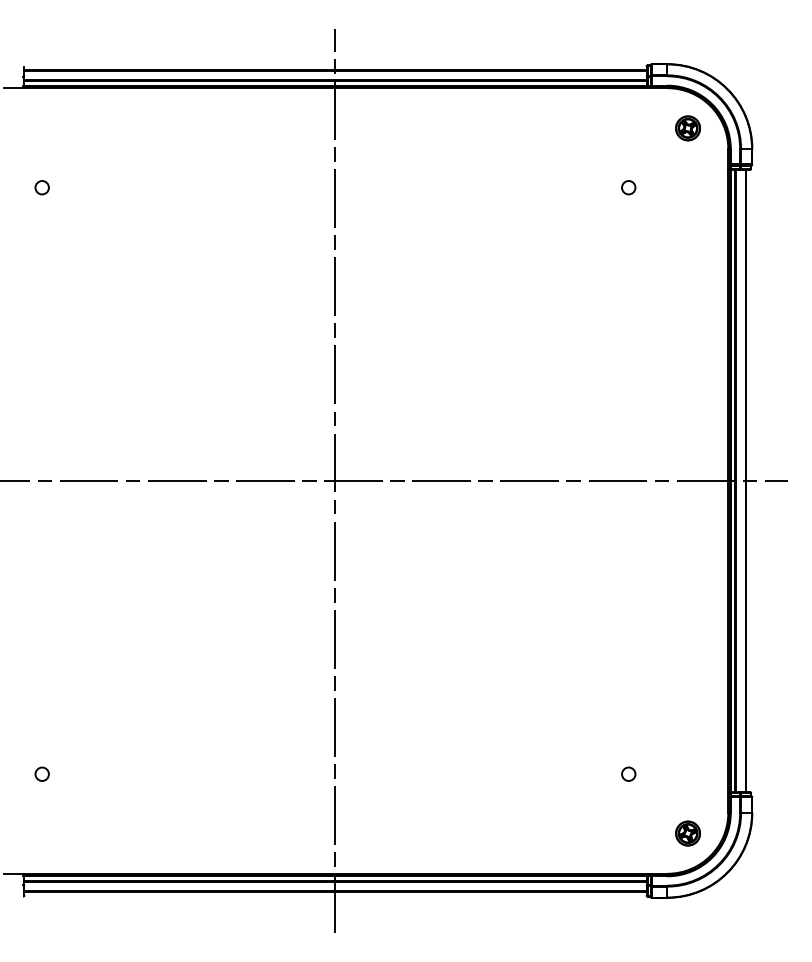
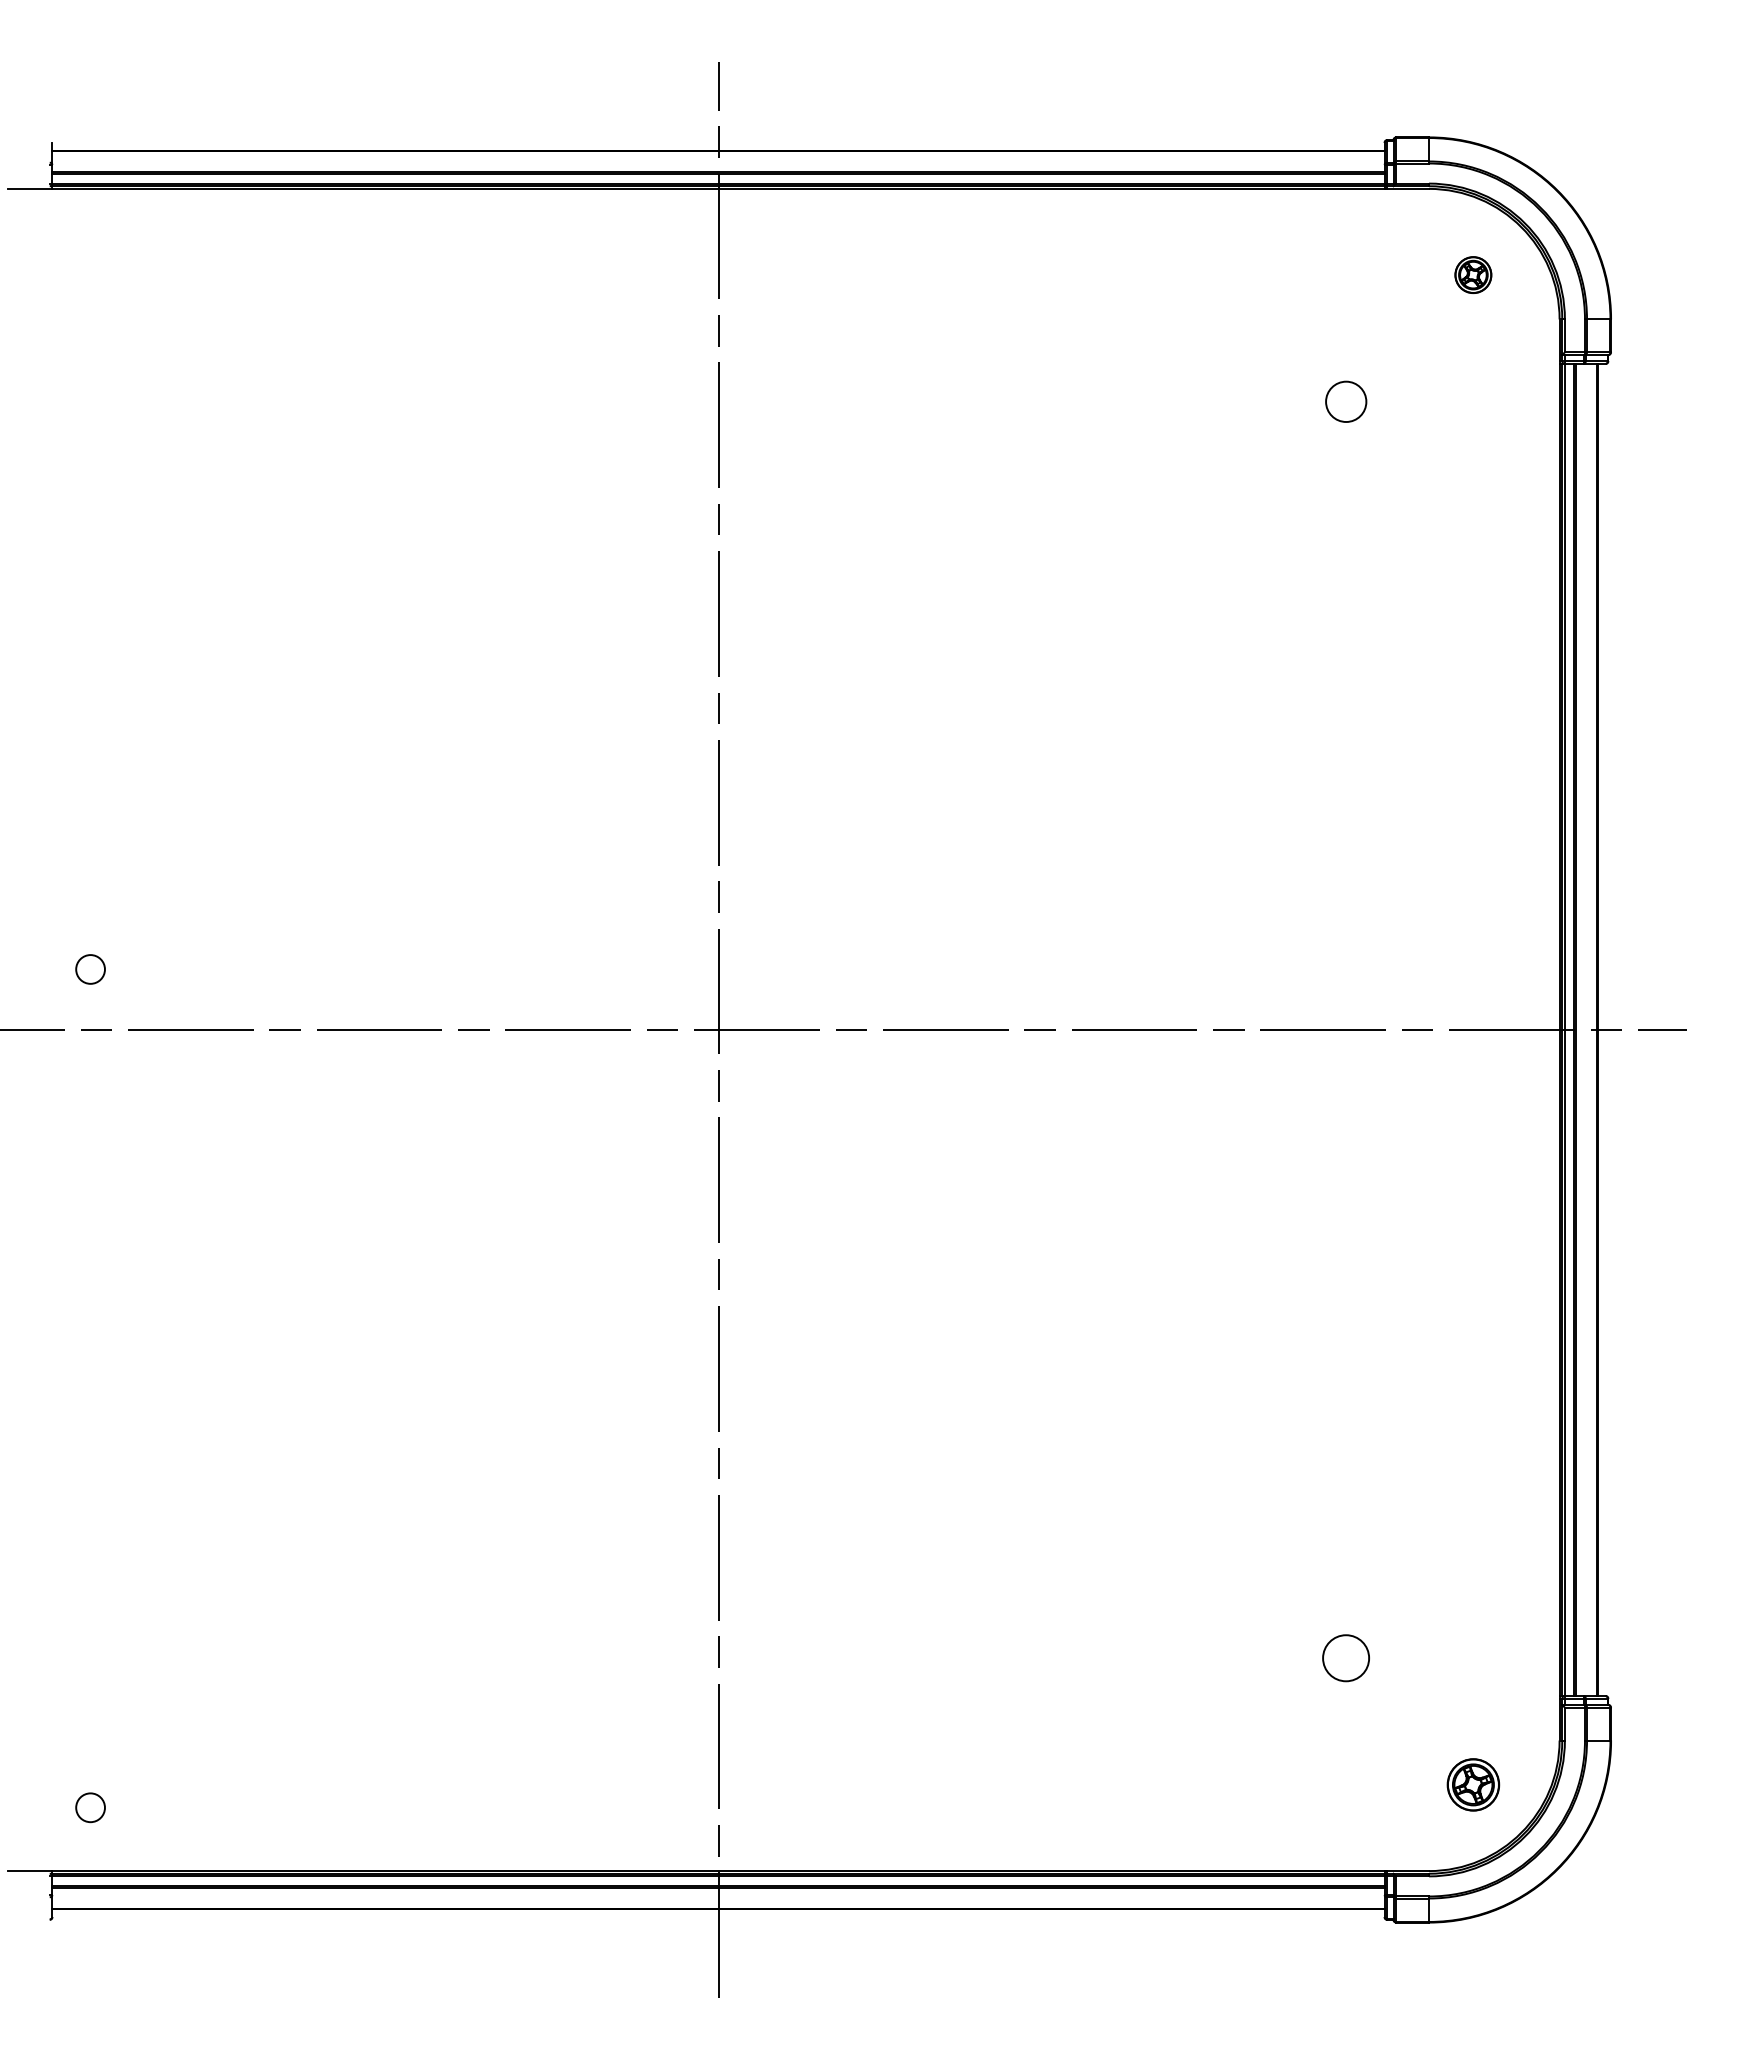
part: (687, 128) -> (1472, 275), size x0.7
circle: (41, 187) -> (89, 968), moved
circle: (628, 187) -> (1345, 401), size x1.4
circle: (41, 773) -> (89, 1806), moved
circle: (628, 773) -> (1345, 1656), size x1.6

